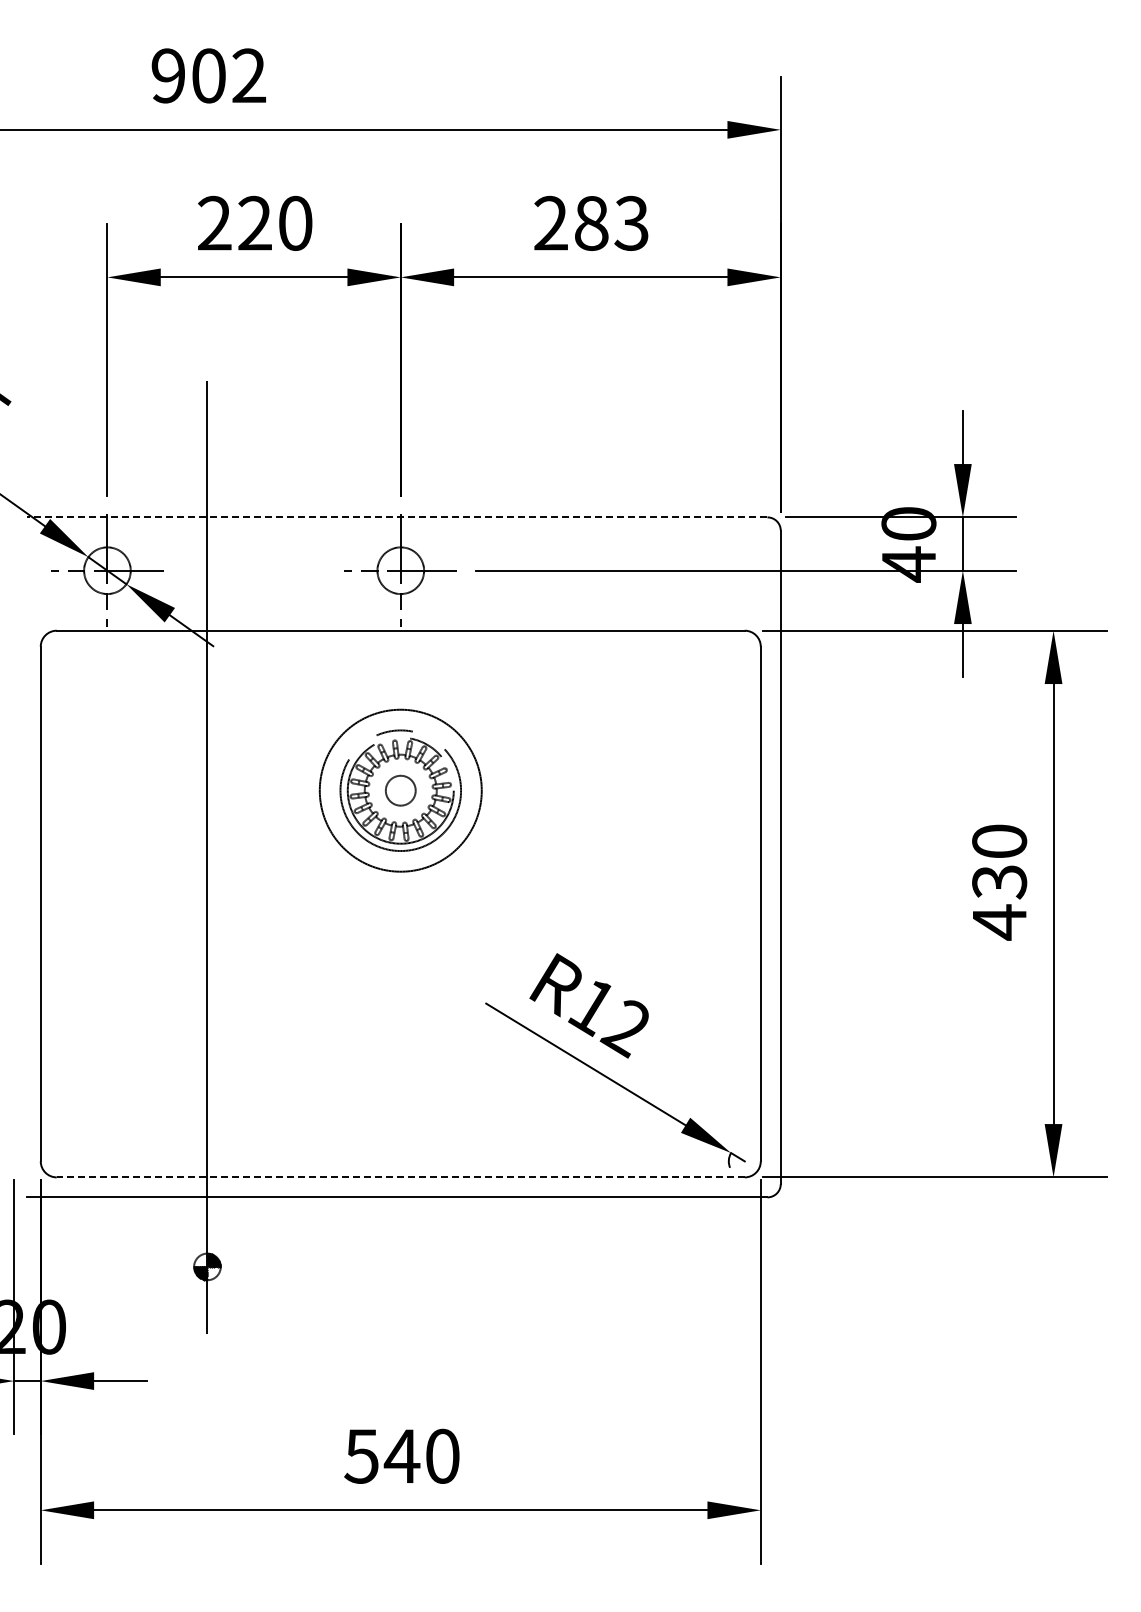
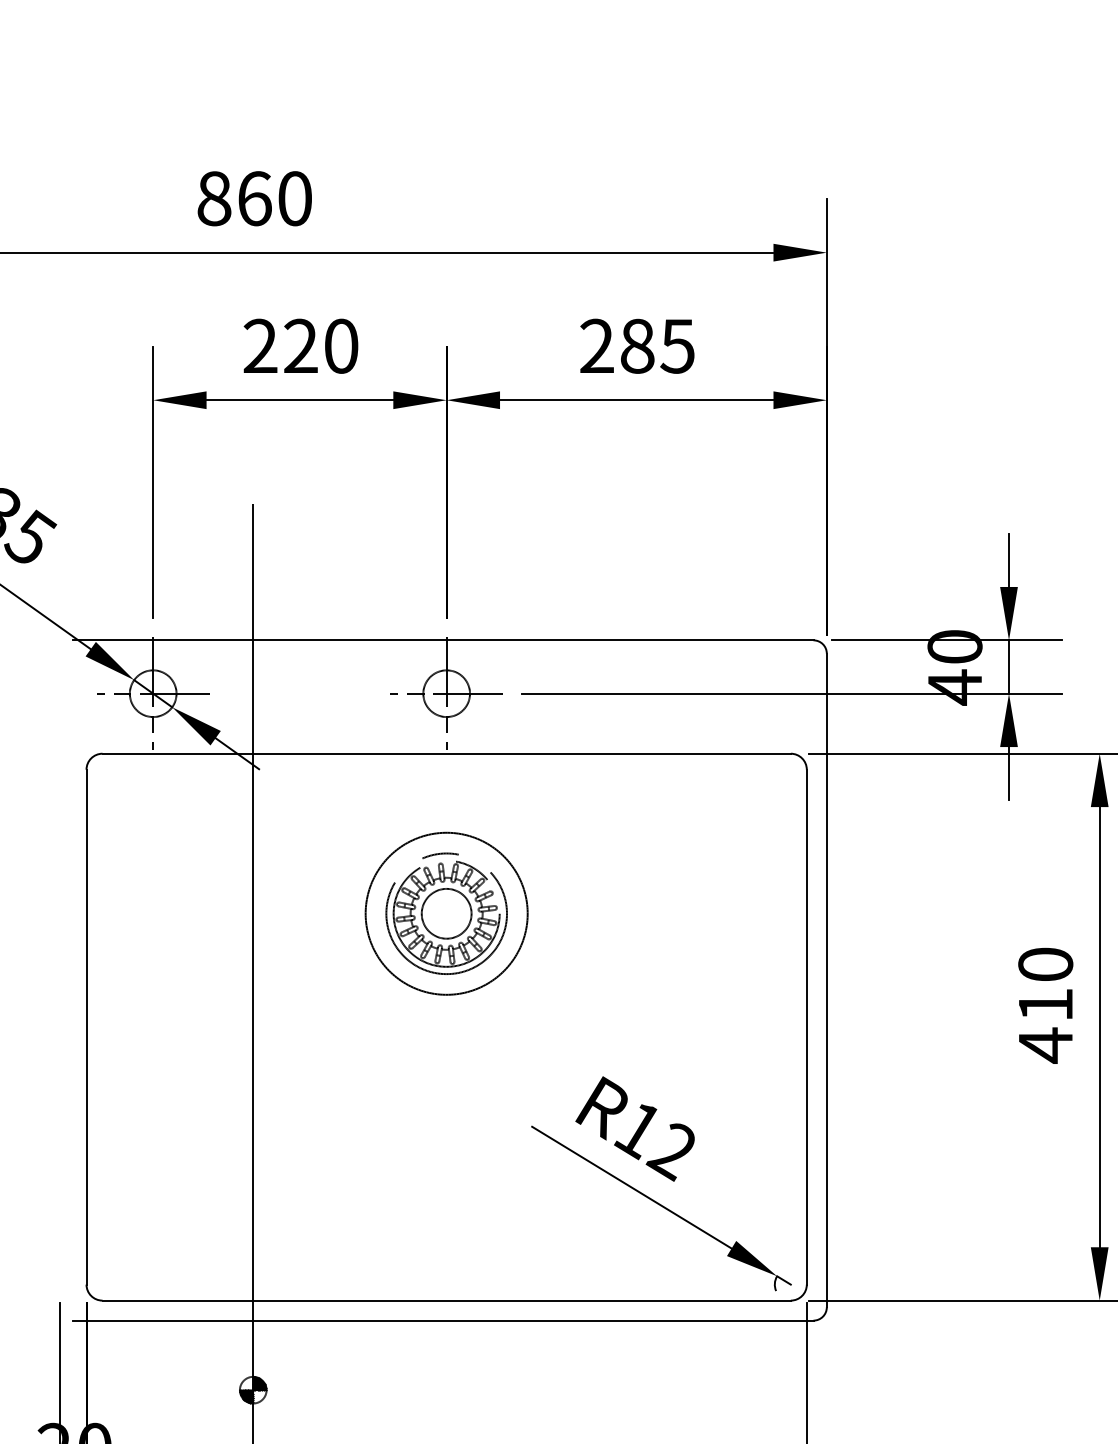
text: (208, 75) -> (254, 198), 902 -> 860
text: (631, 222) -> (677, 345), 283 -> 285
line: (396, 517) -> (442, 640), dashed -> solid
circle: (400, 790) -> (446, 913), size x1.67
text: (999, 882) -> (1045, 1005), 430 -> 410
line: (400, 1177) -> (446, 1300), dashed -> solid

